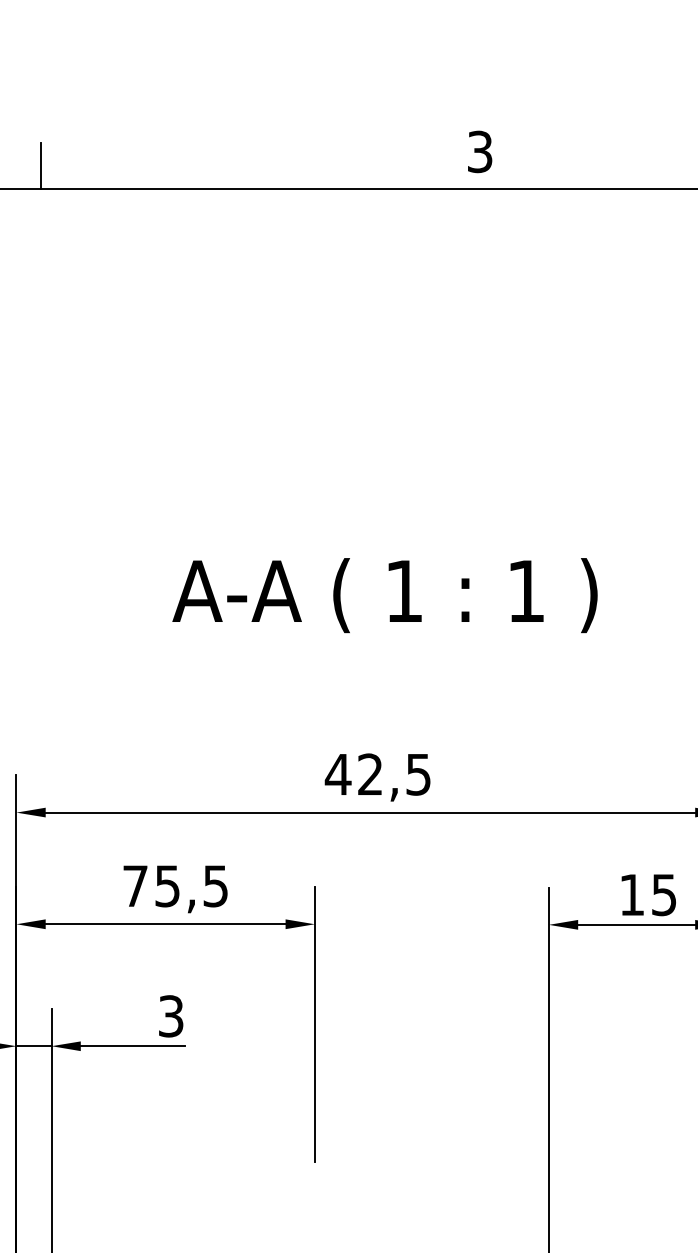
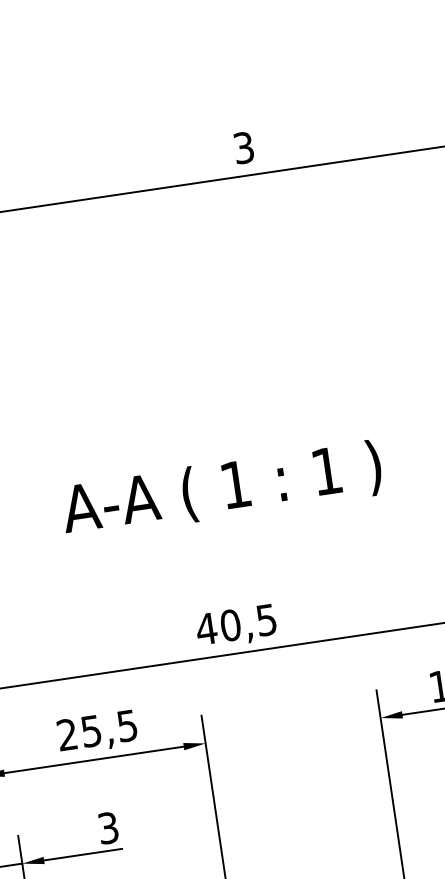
text: (370, 774) -> (230, 625), 42,5 -> 40,5
text: (135, 885) -> (67, 734), 75,5 -> 25,5

